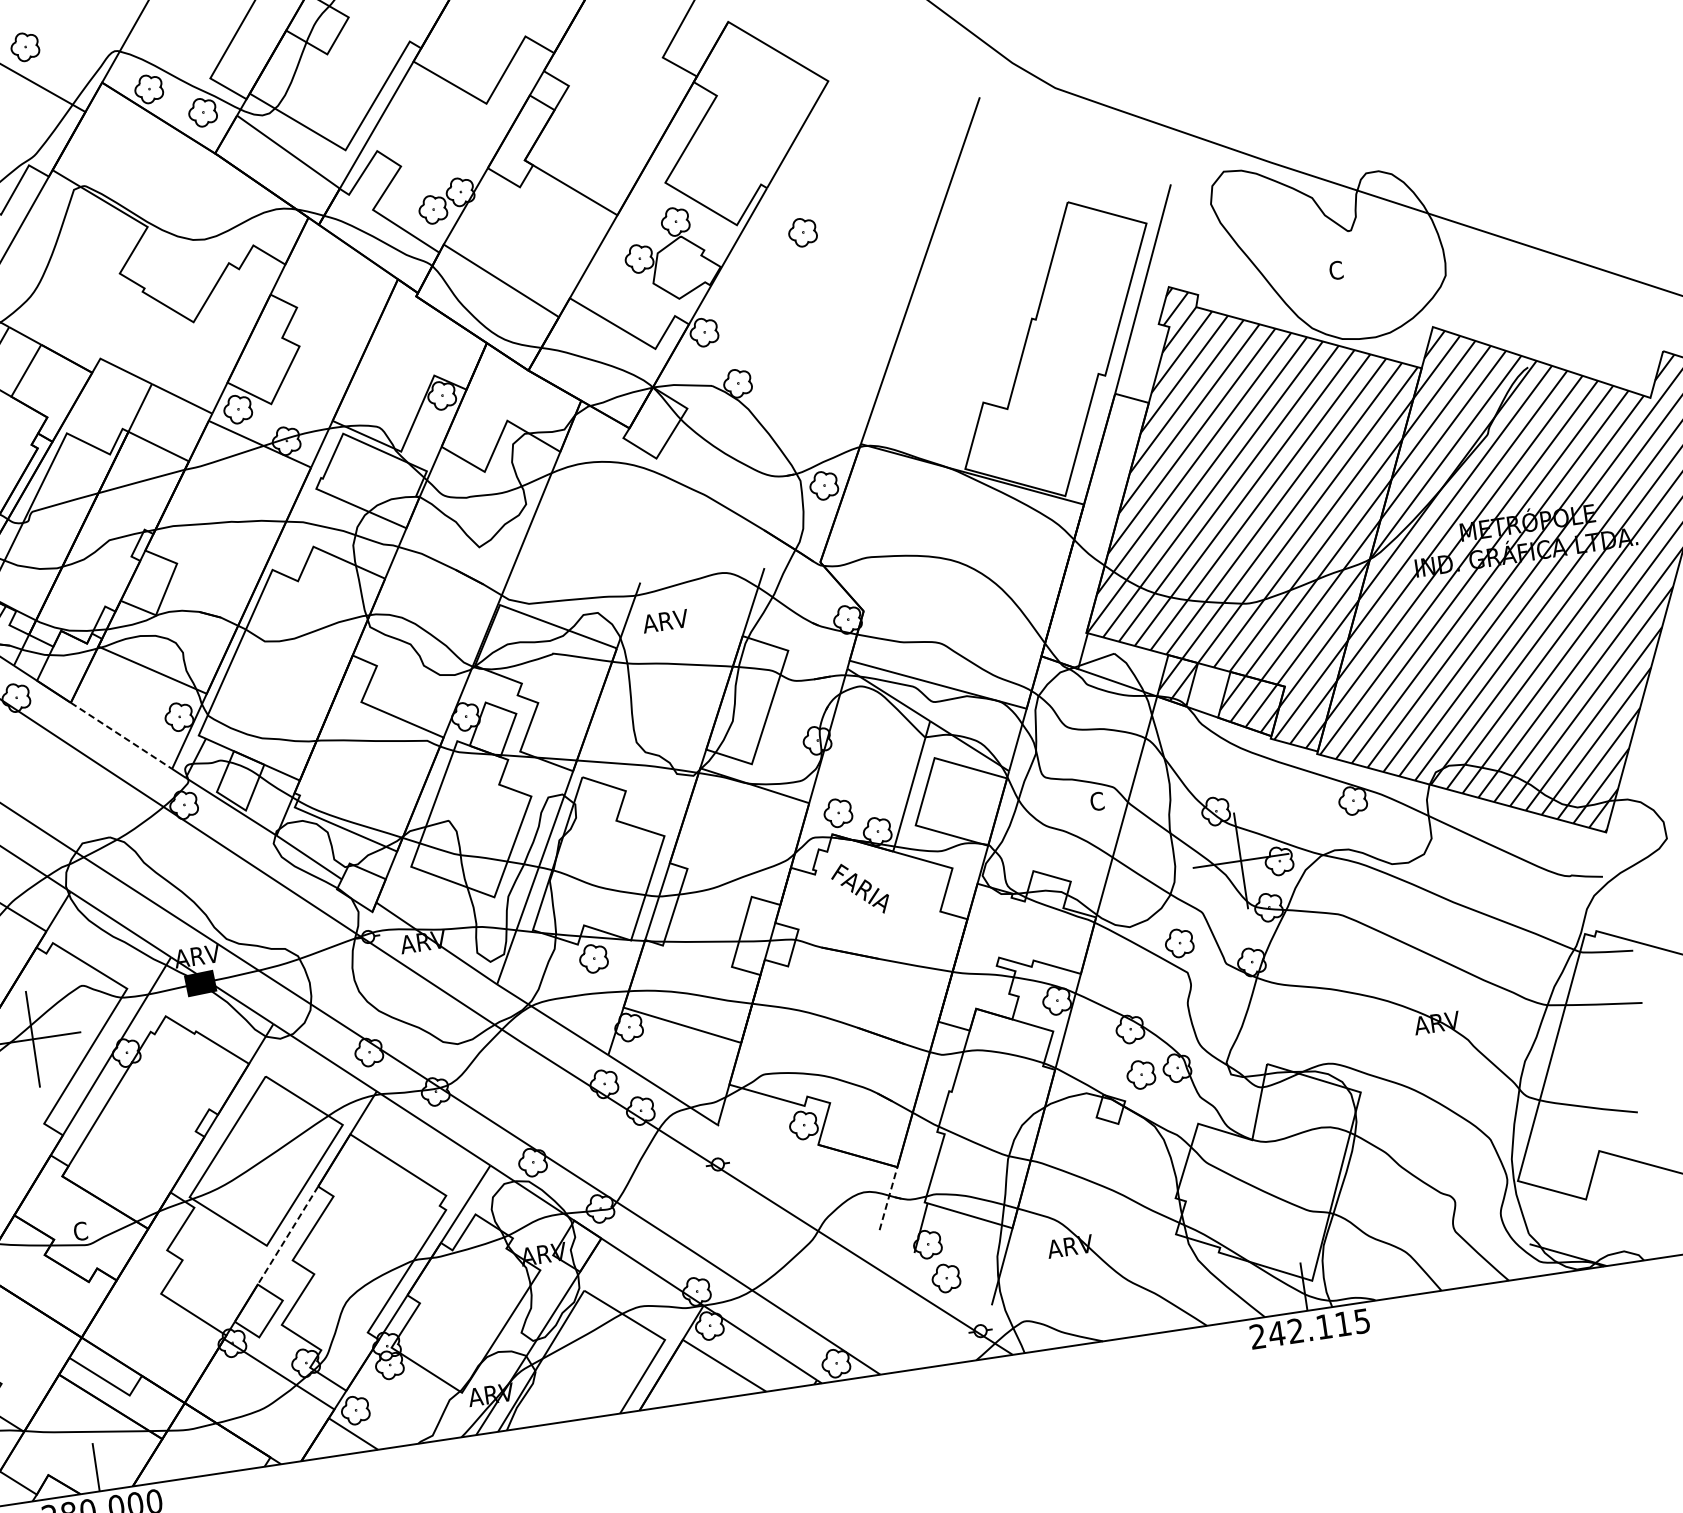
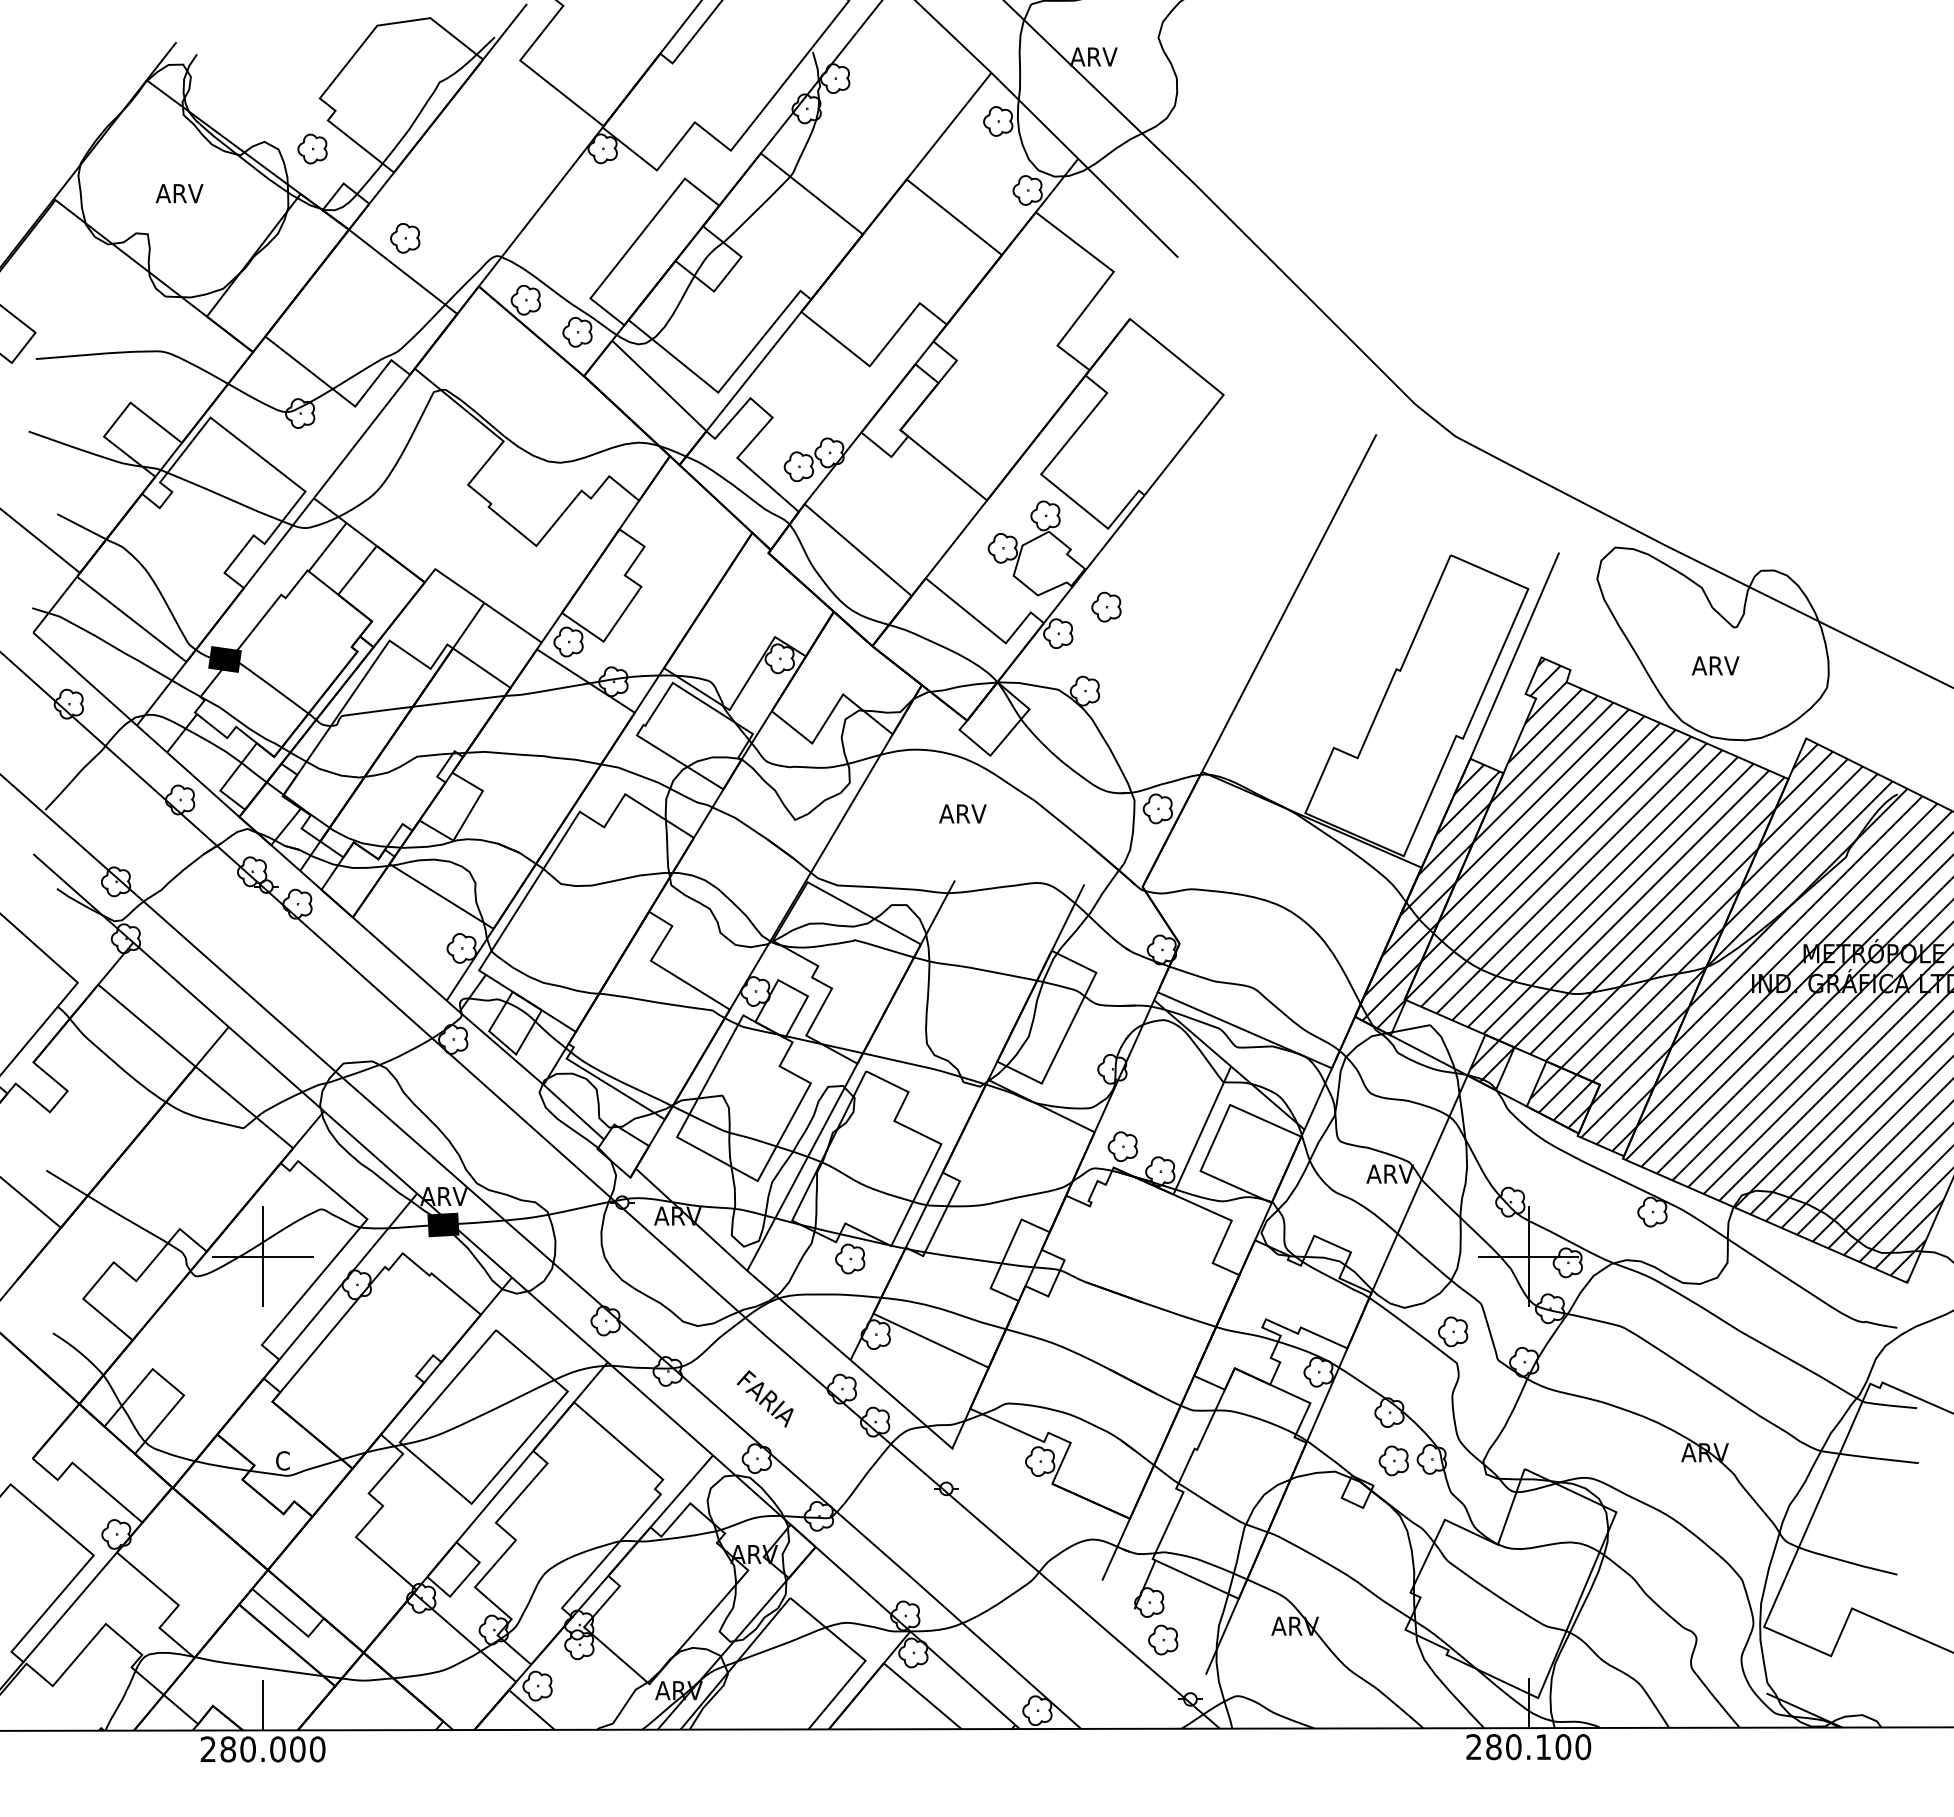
part: (802, 231) -> (1106, 606), moved
text: (1336, 270) -> (1715, 665), C -> ARV
hatch: (1096, 530) -> (1430, 896), added
text: (665, 620) -> (962, 813), moved
line: (121, 736) -> (399, 959), dashed -> solid
text: (1096, 801) -> (1389, 1173), C -> ARV
text: (859, 888) -> (764, 1398), moved
line: (888, 1198) -> (1116, 1549), dashed -> solid
line: (287, 1235) -> (494, 1496), dashed -> solid
text: (1319, 1327) -> (1538, 1747), 242.115 -> 280.100

